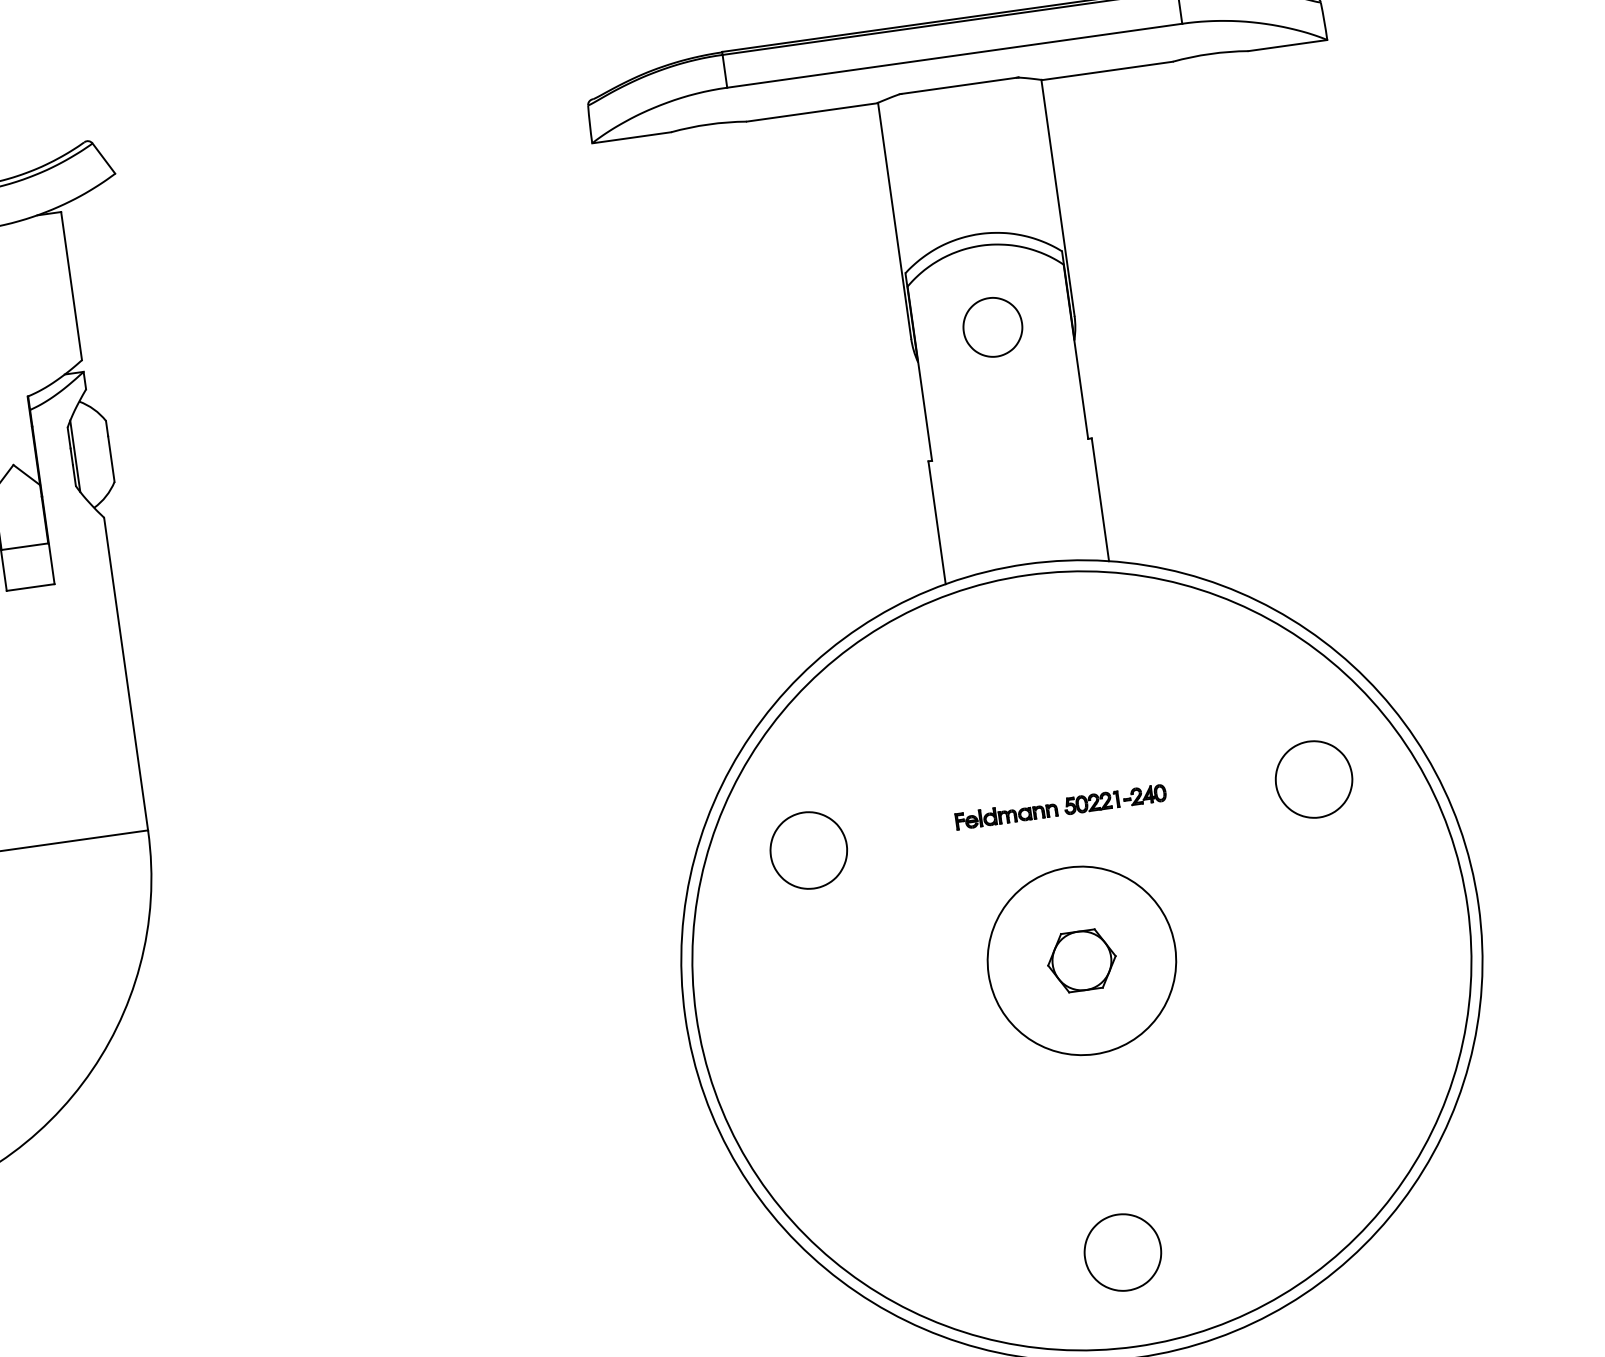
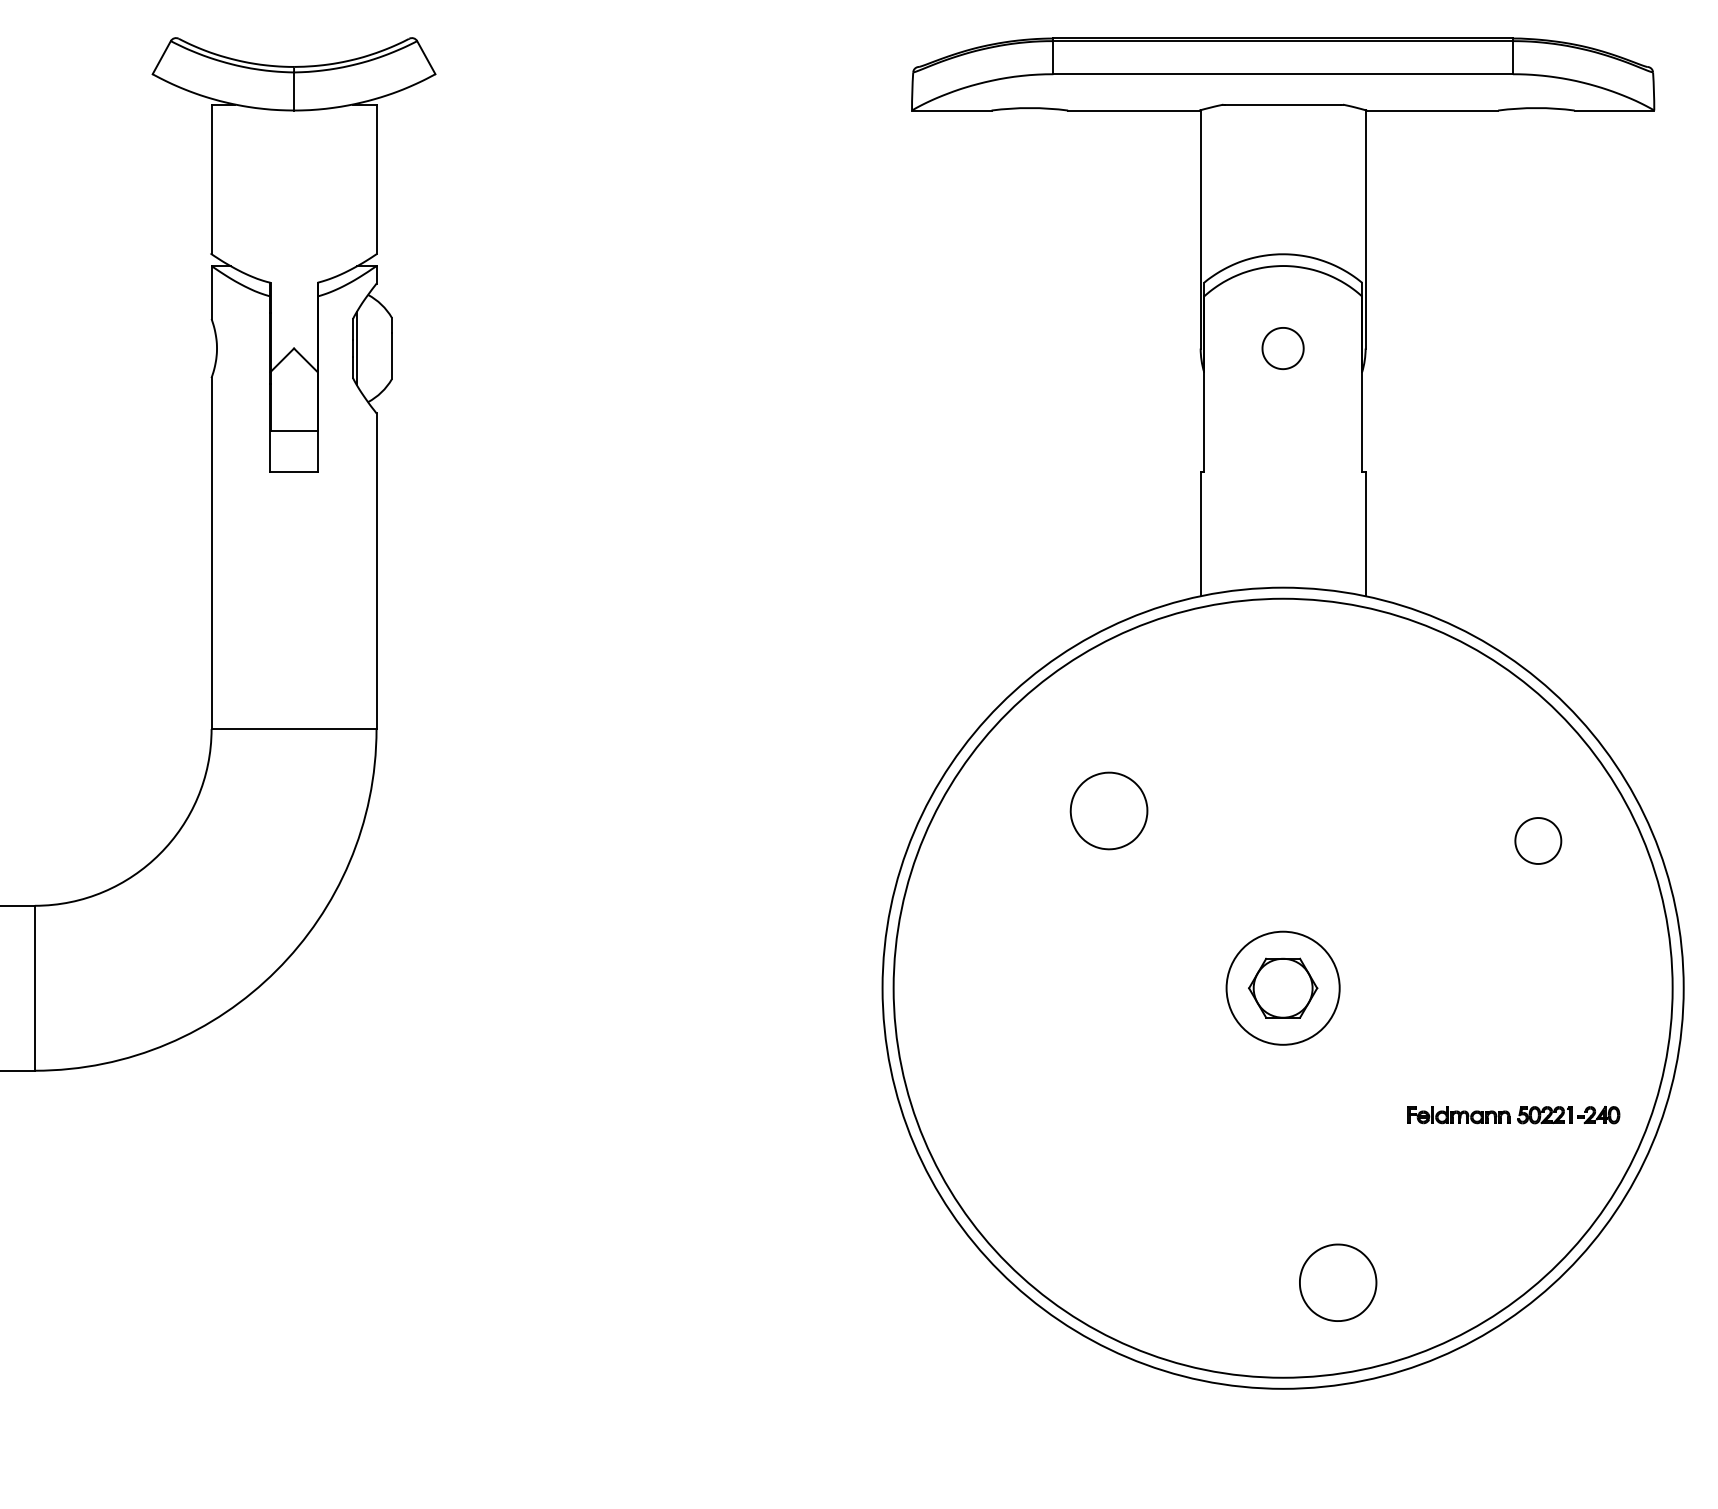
part: (992, 327) -> (1282, 348), size x0.7
part: (1314, 779) -> (1538, 840), size x0.6
part: (1060, 807) -> (1513, 1115), moved
part: (808, 850) -> (1108, 810), moved
circle: (1081, 961) -> (1282, 988), size x0.6
part: (1123, 1252) -> (1338, 1282), moved

